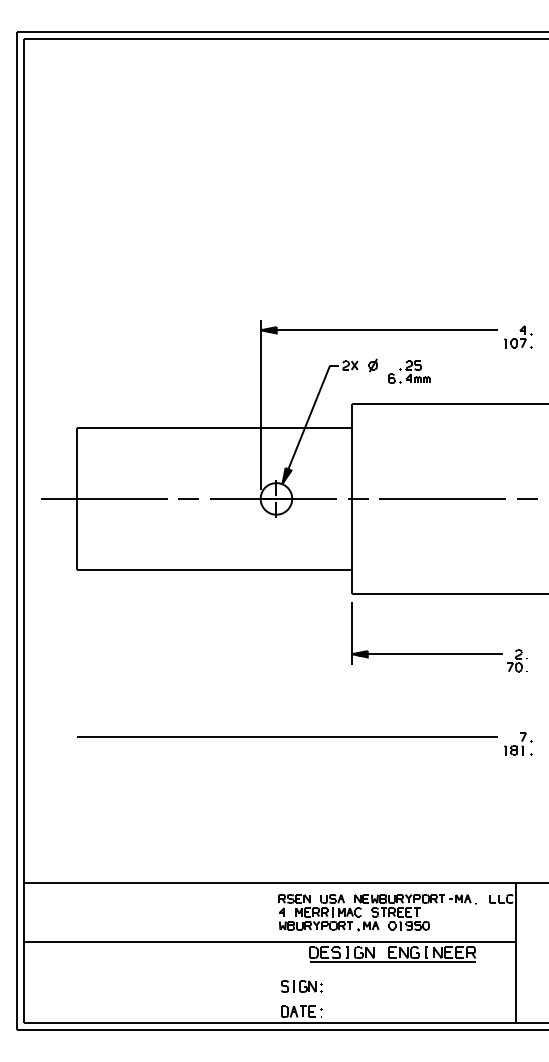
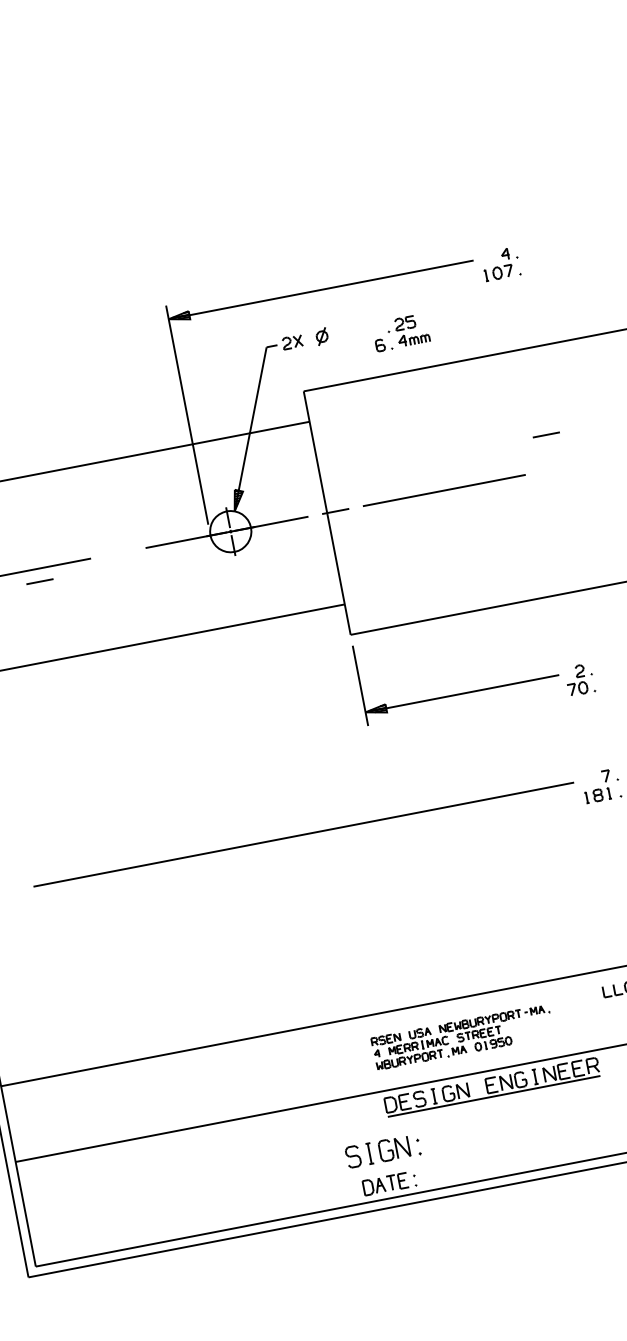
part: (409, 371) -> (401, 331), moved
line: (188, 498) -> (39, 581), moved
line: (527, 498) -> (546, 434), moved
part: (377, 912) -> (462, 1037), size x0.7
part: (301, 986) -> (383, 1151), size x1.4

